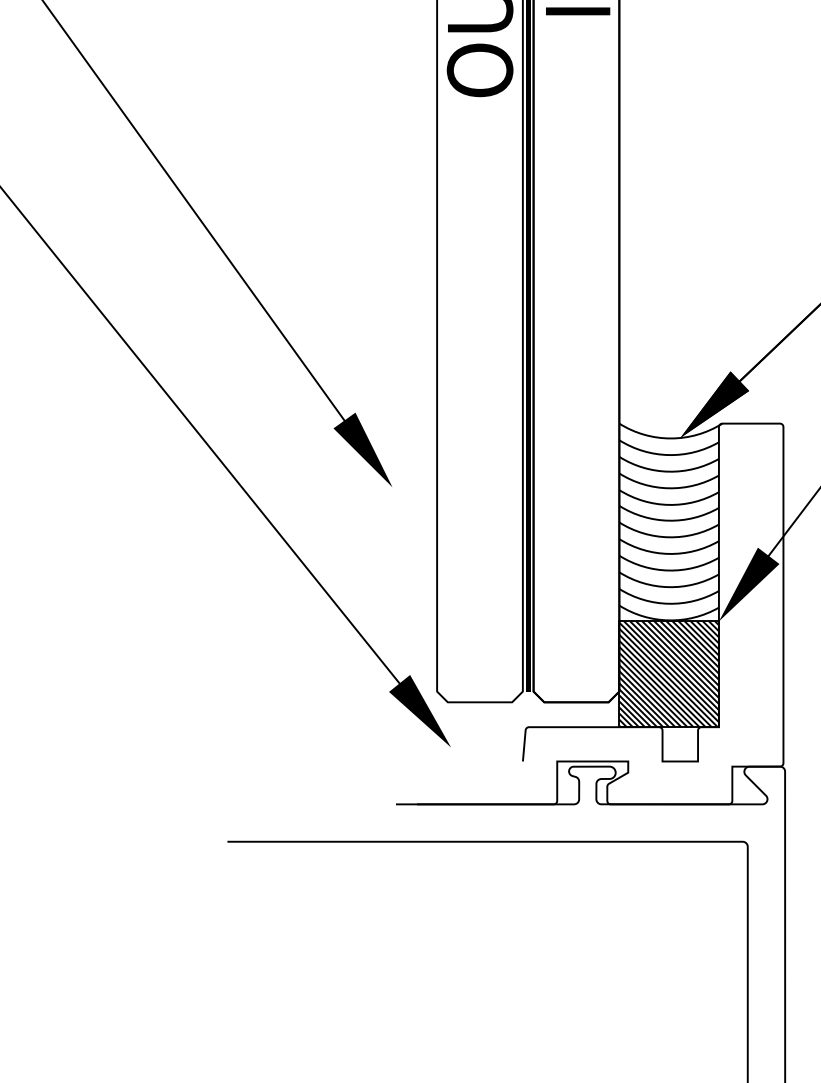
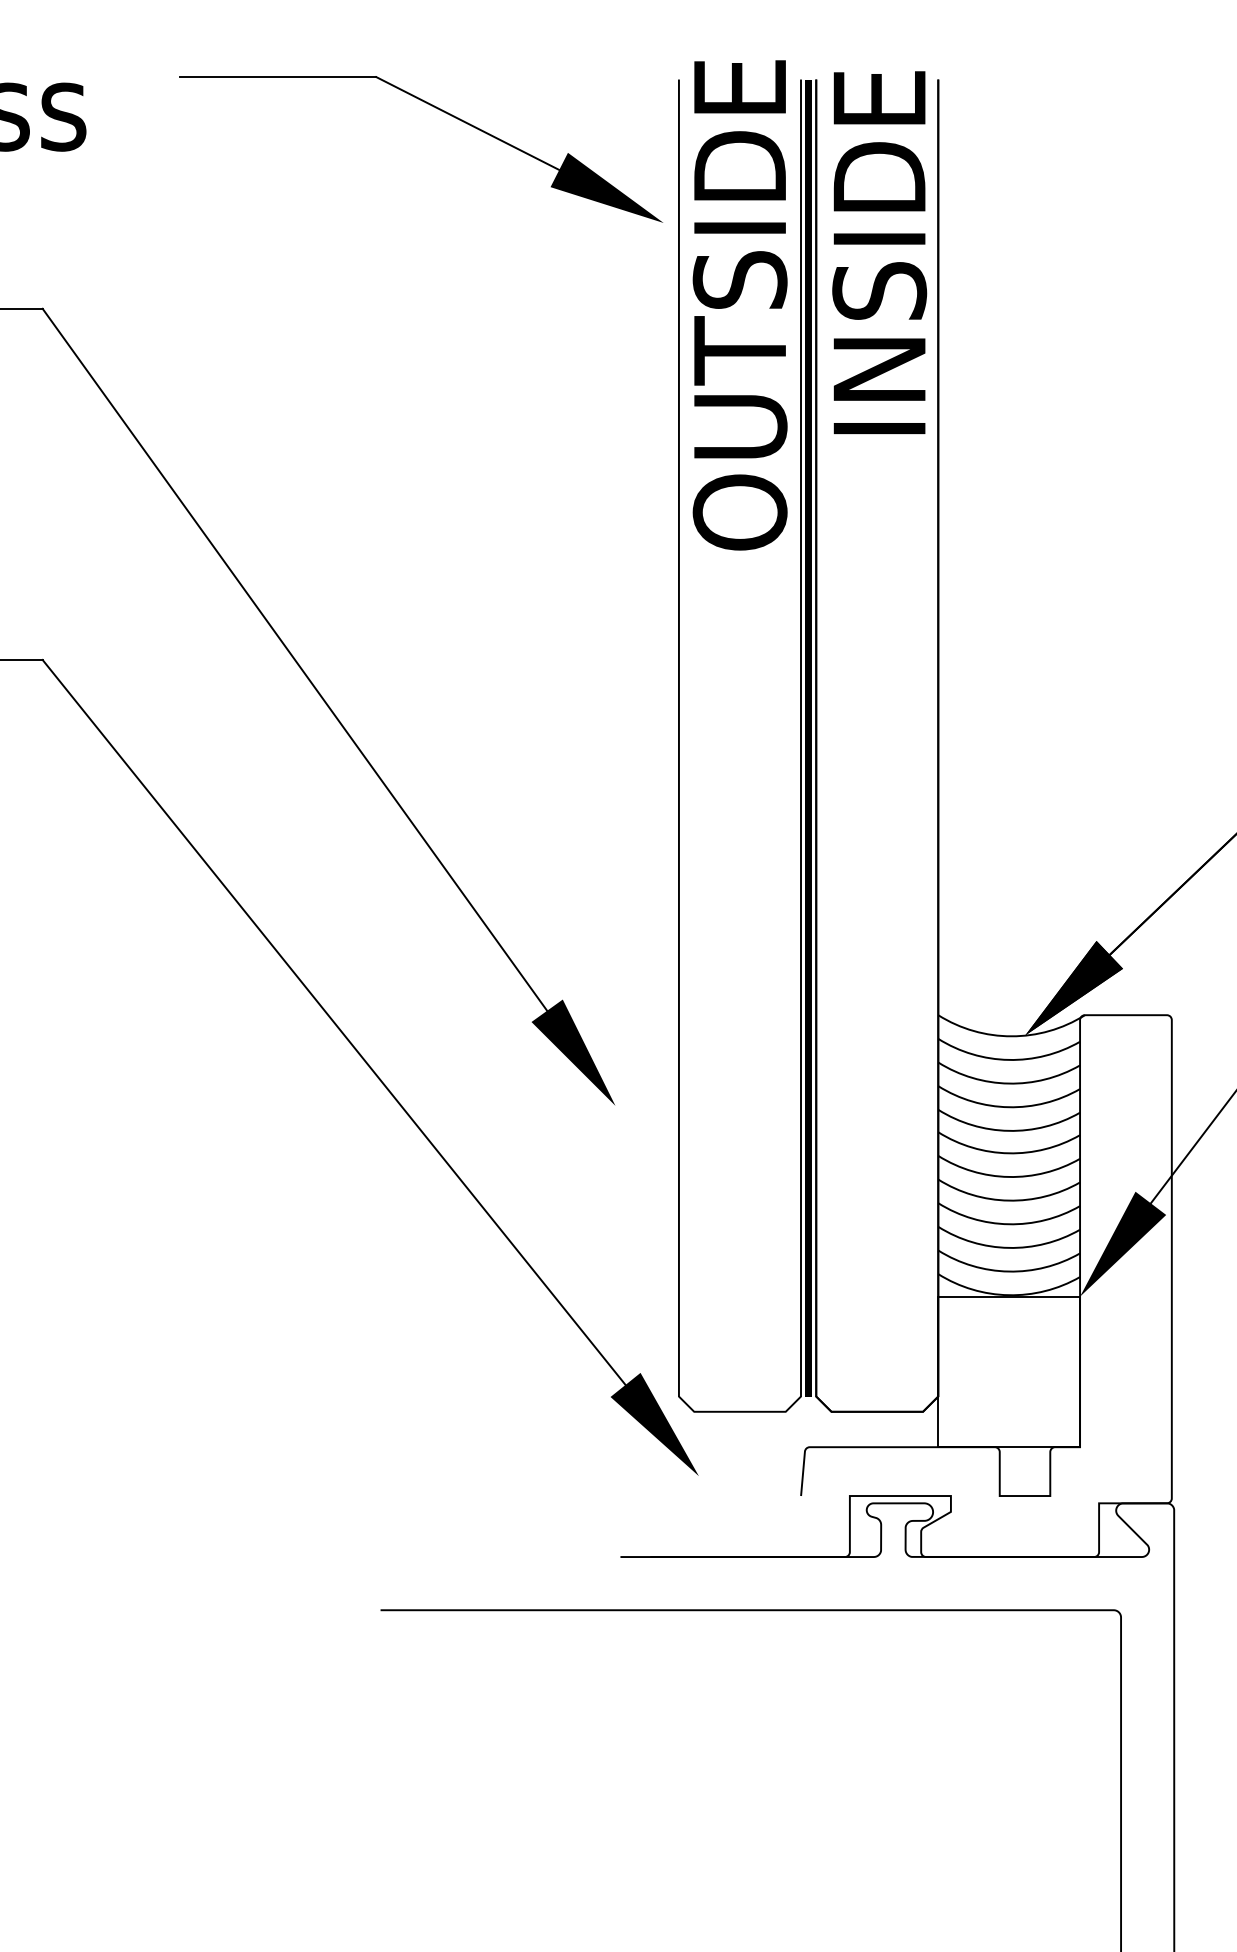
hatch: (669, 674) -> (1009, 1371), removed

